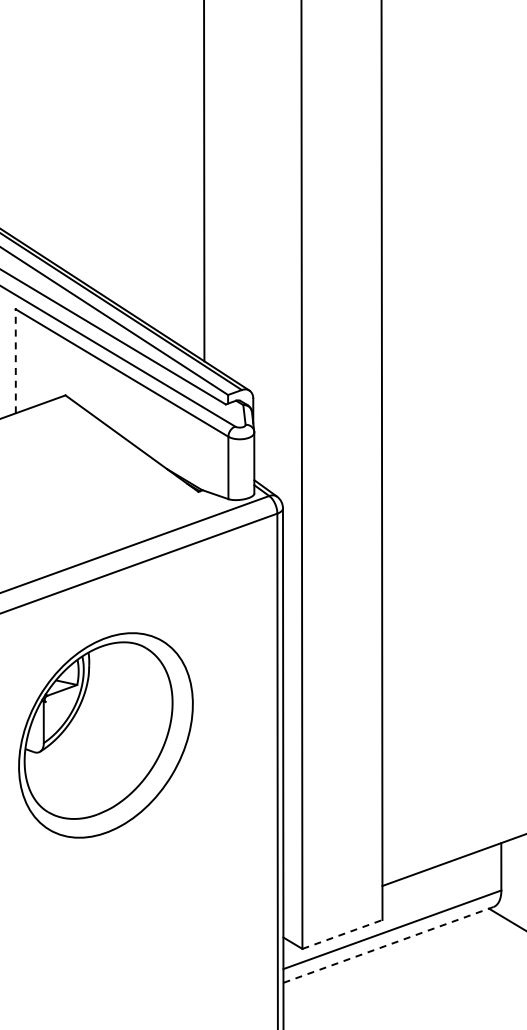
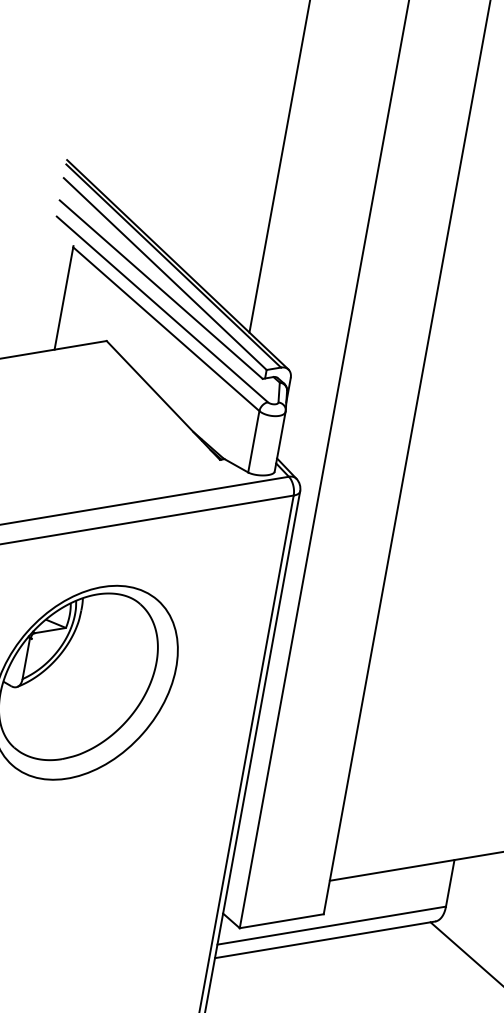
line: (15, 360) -> (63, 297), dashed -> solid
line: (342, 934) -> (281, 921), dashed -> solid
line: (388, 944) -> (325, 939), dashed -> solid

